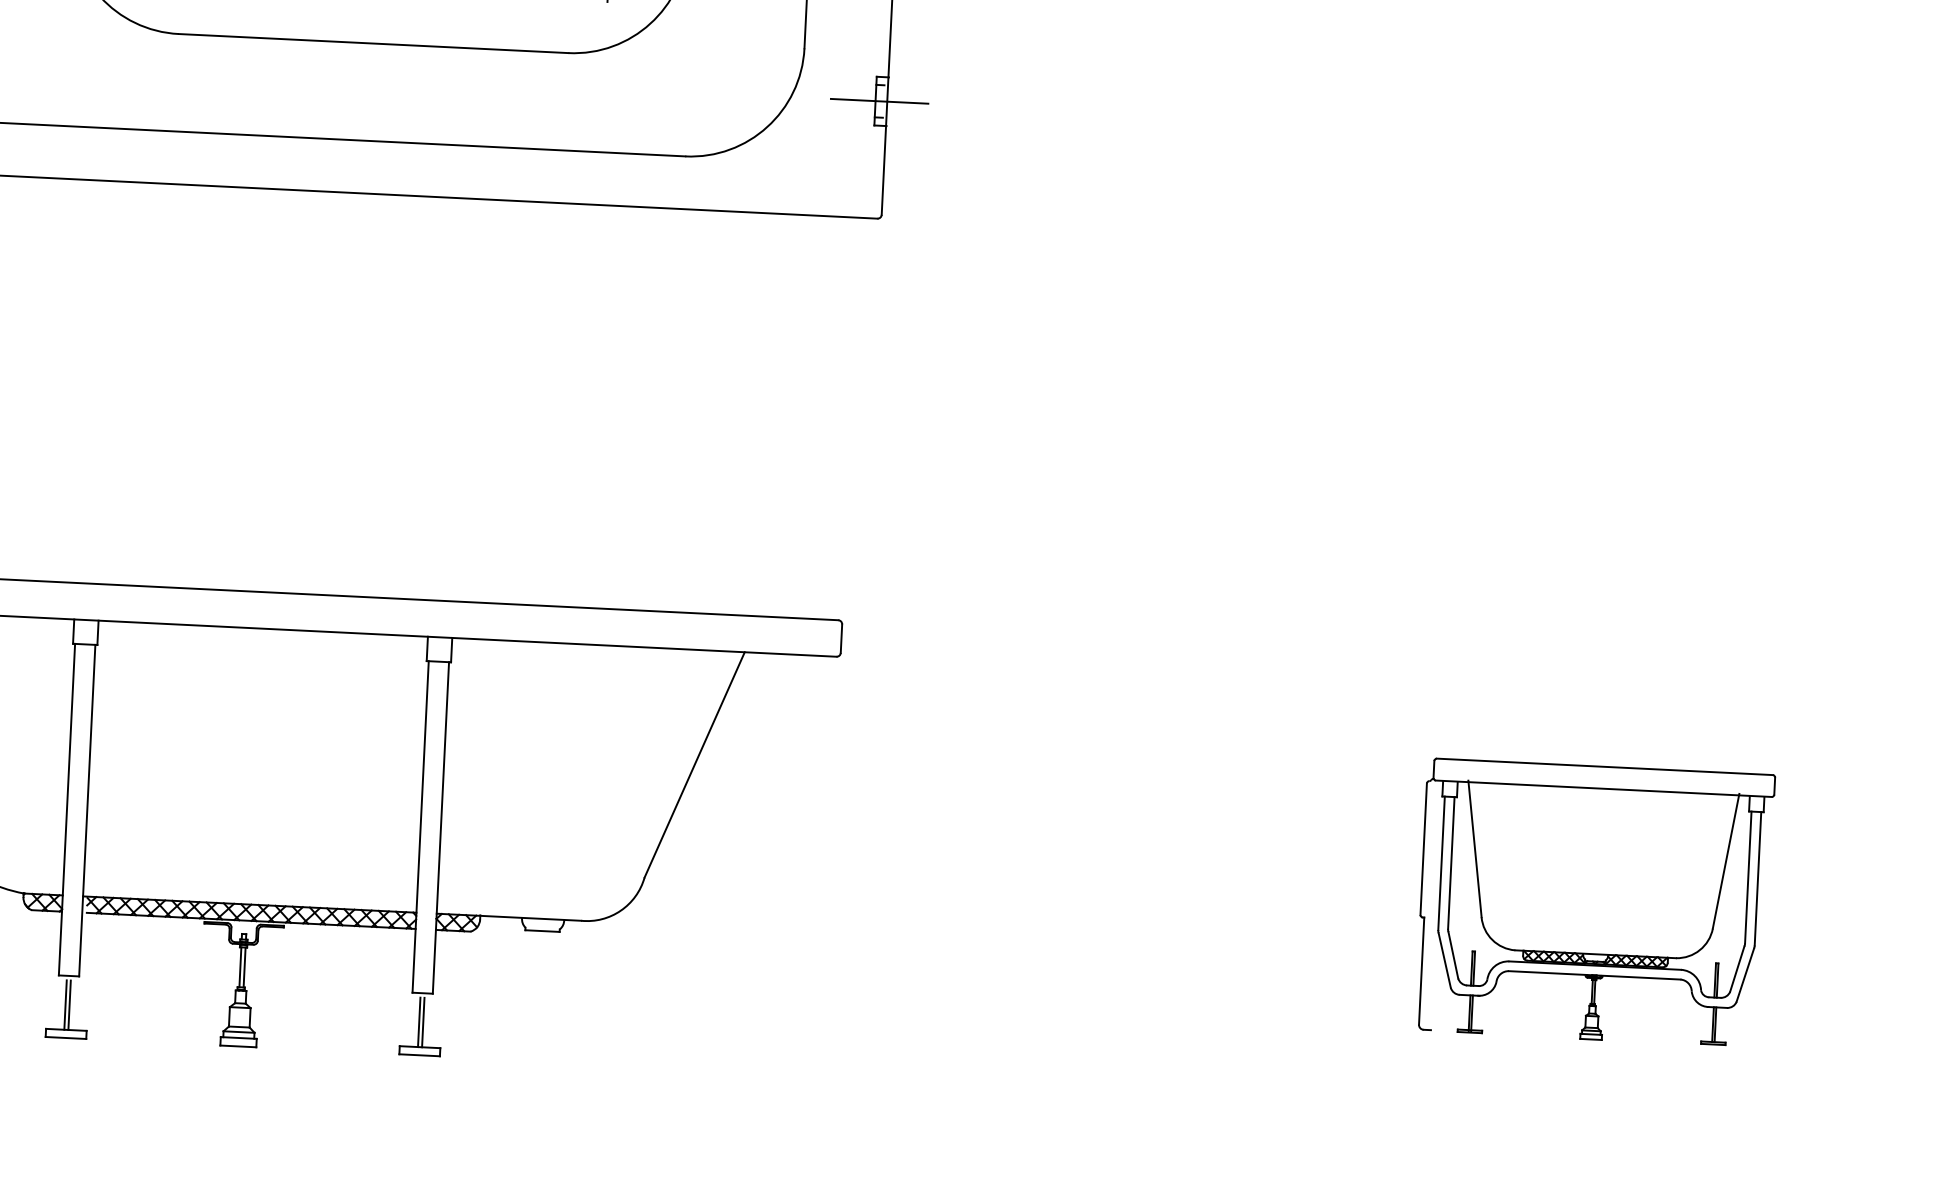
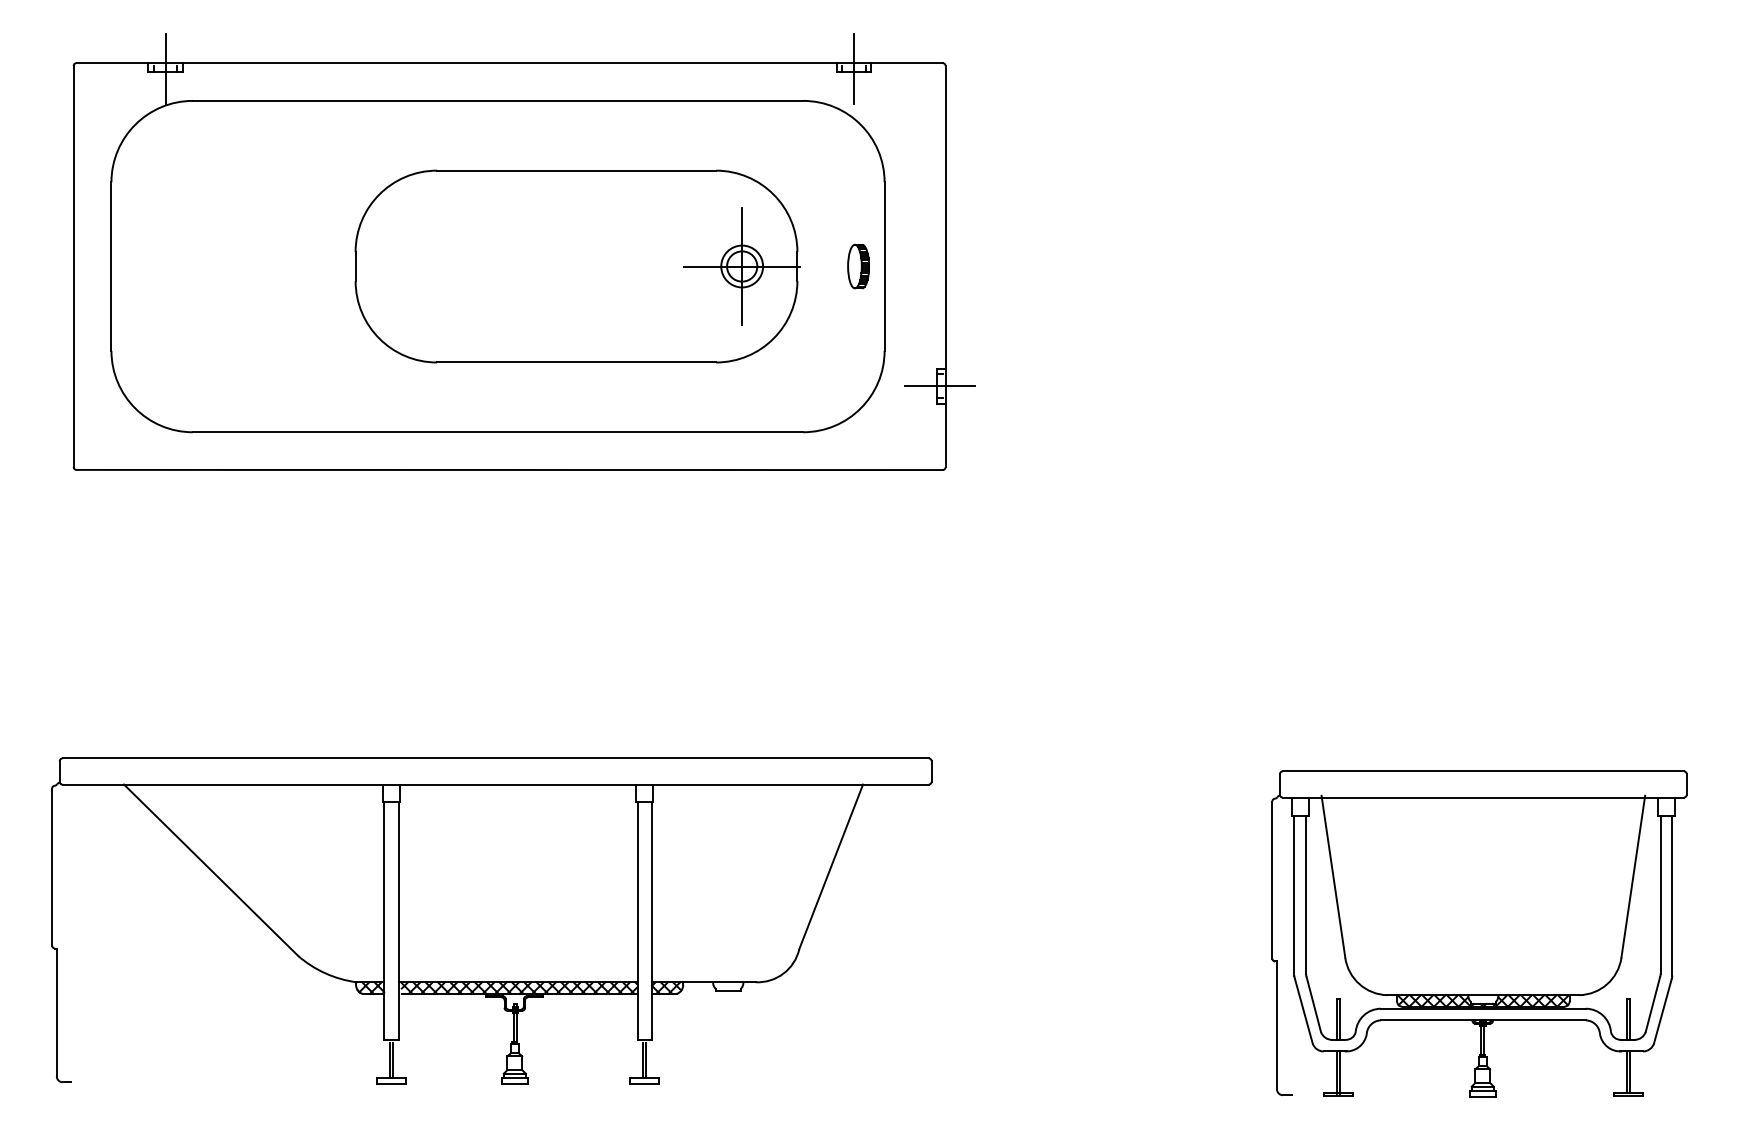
part: (1595, 902) -> (1479, 933), size x1.67

